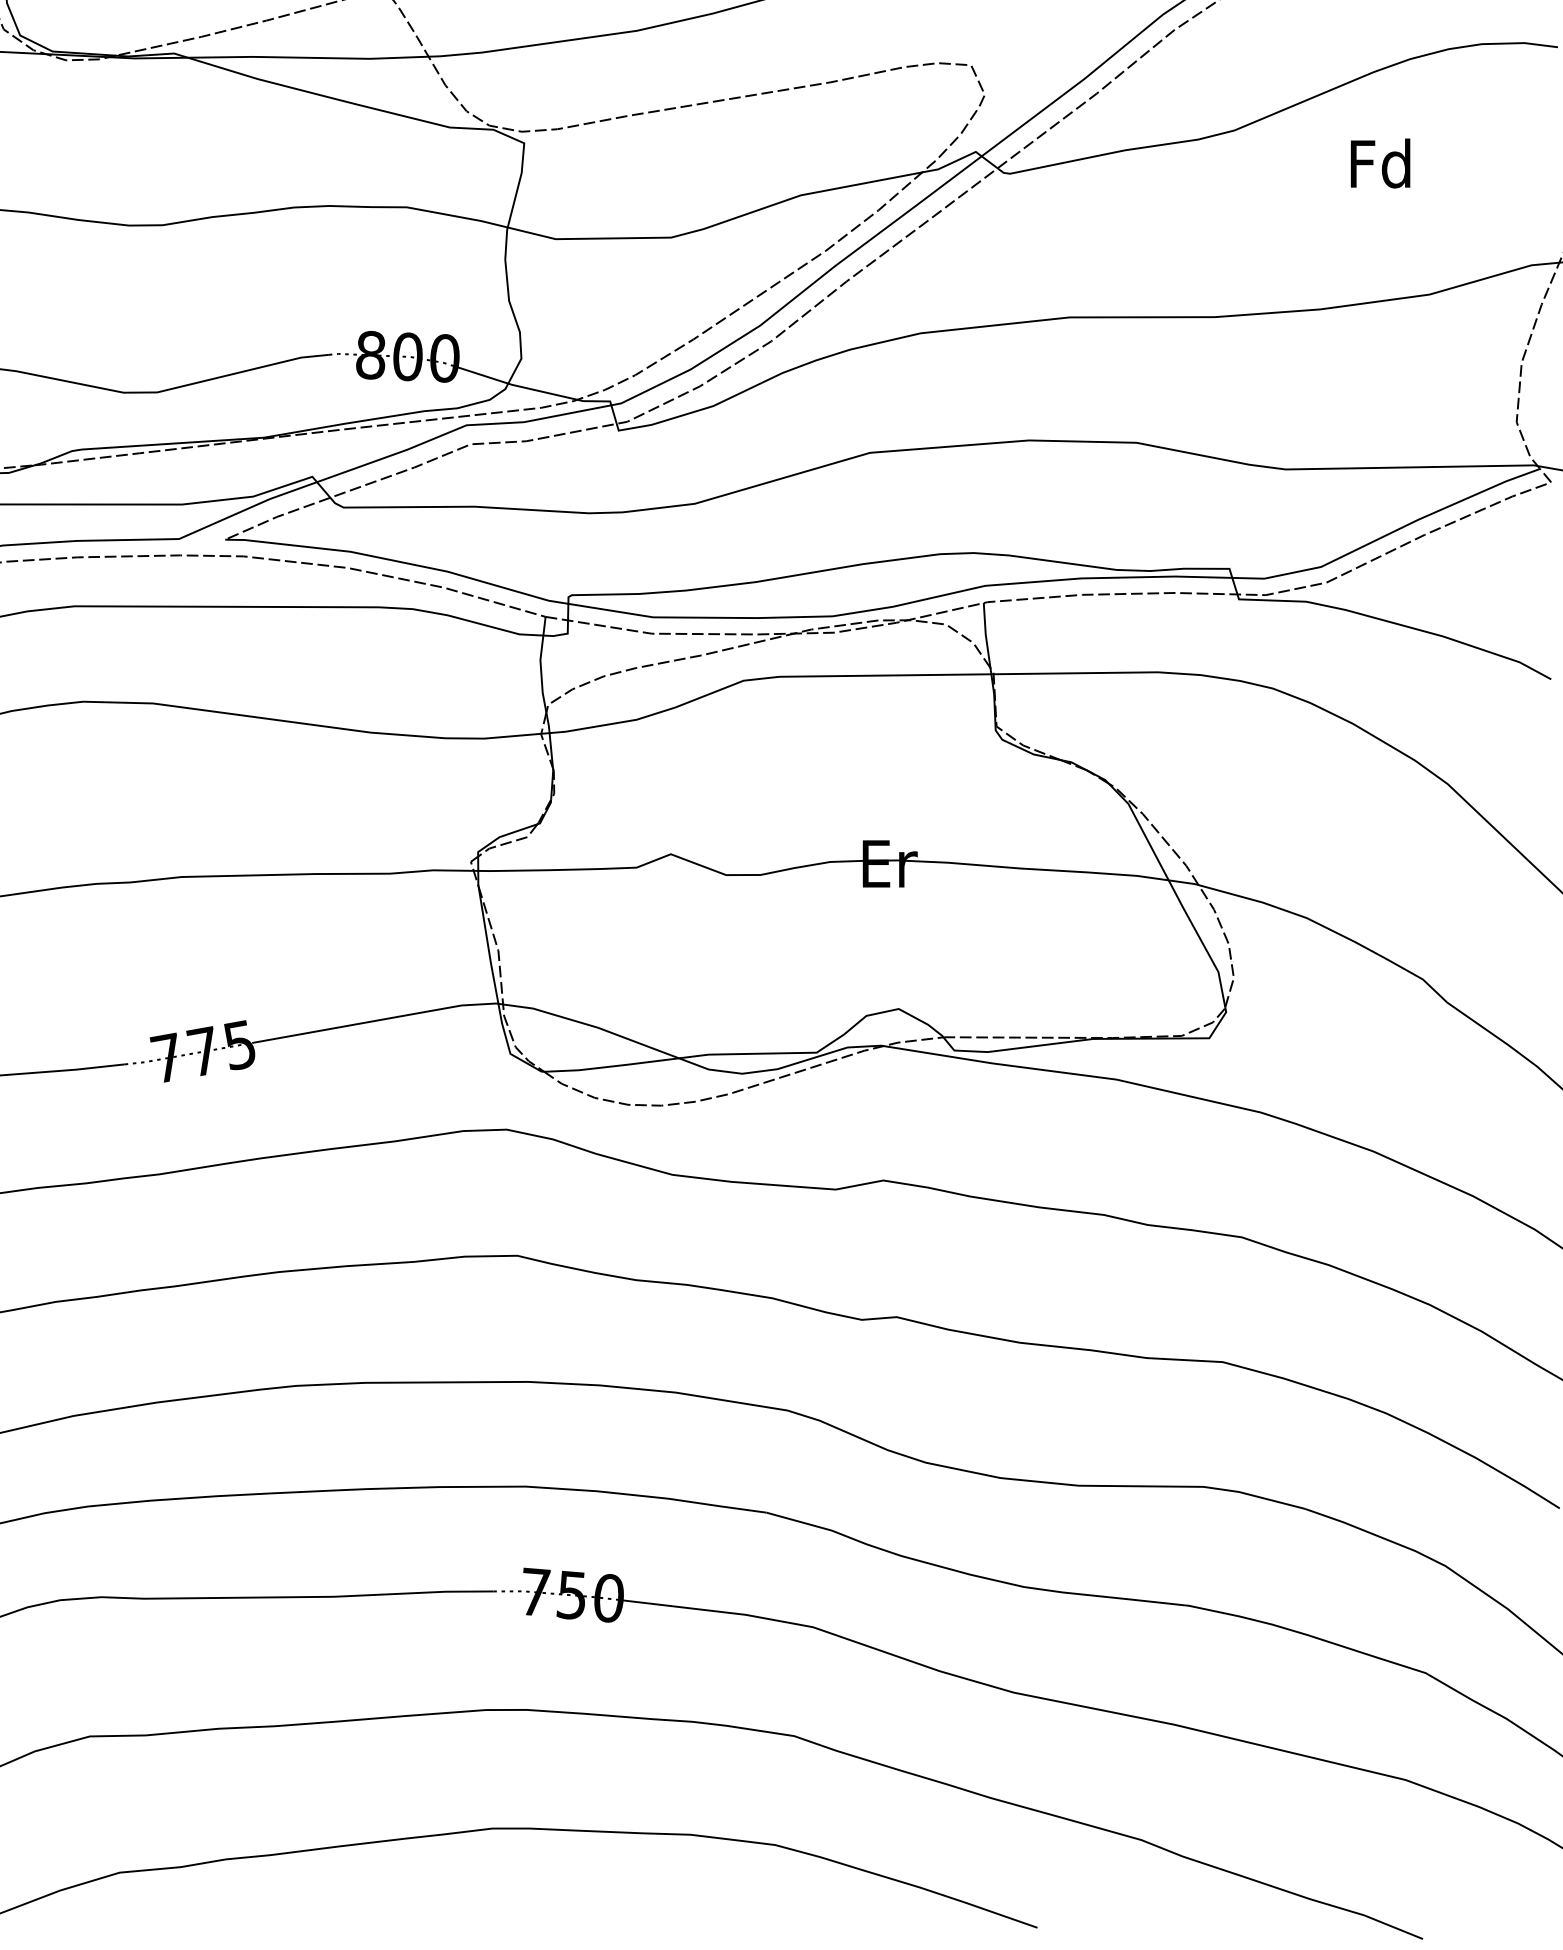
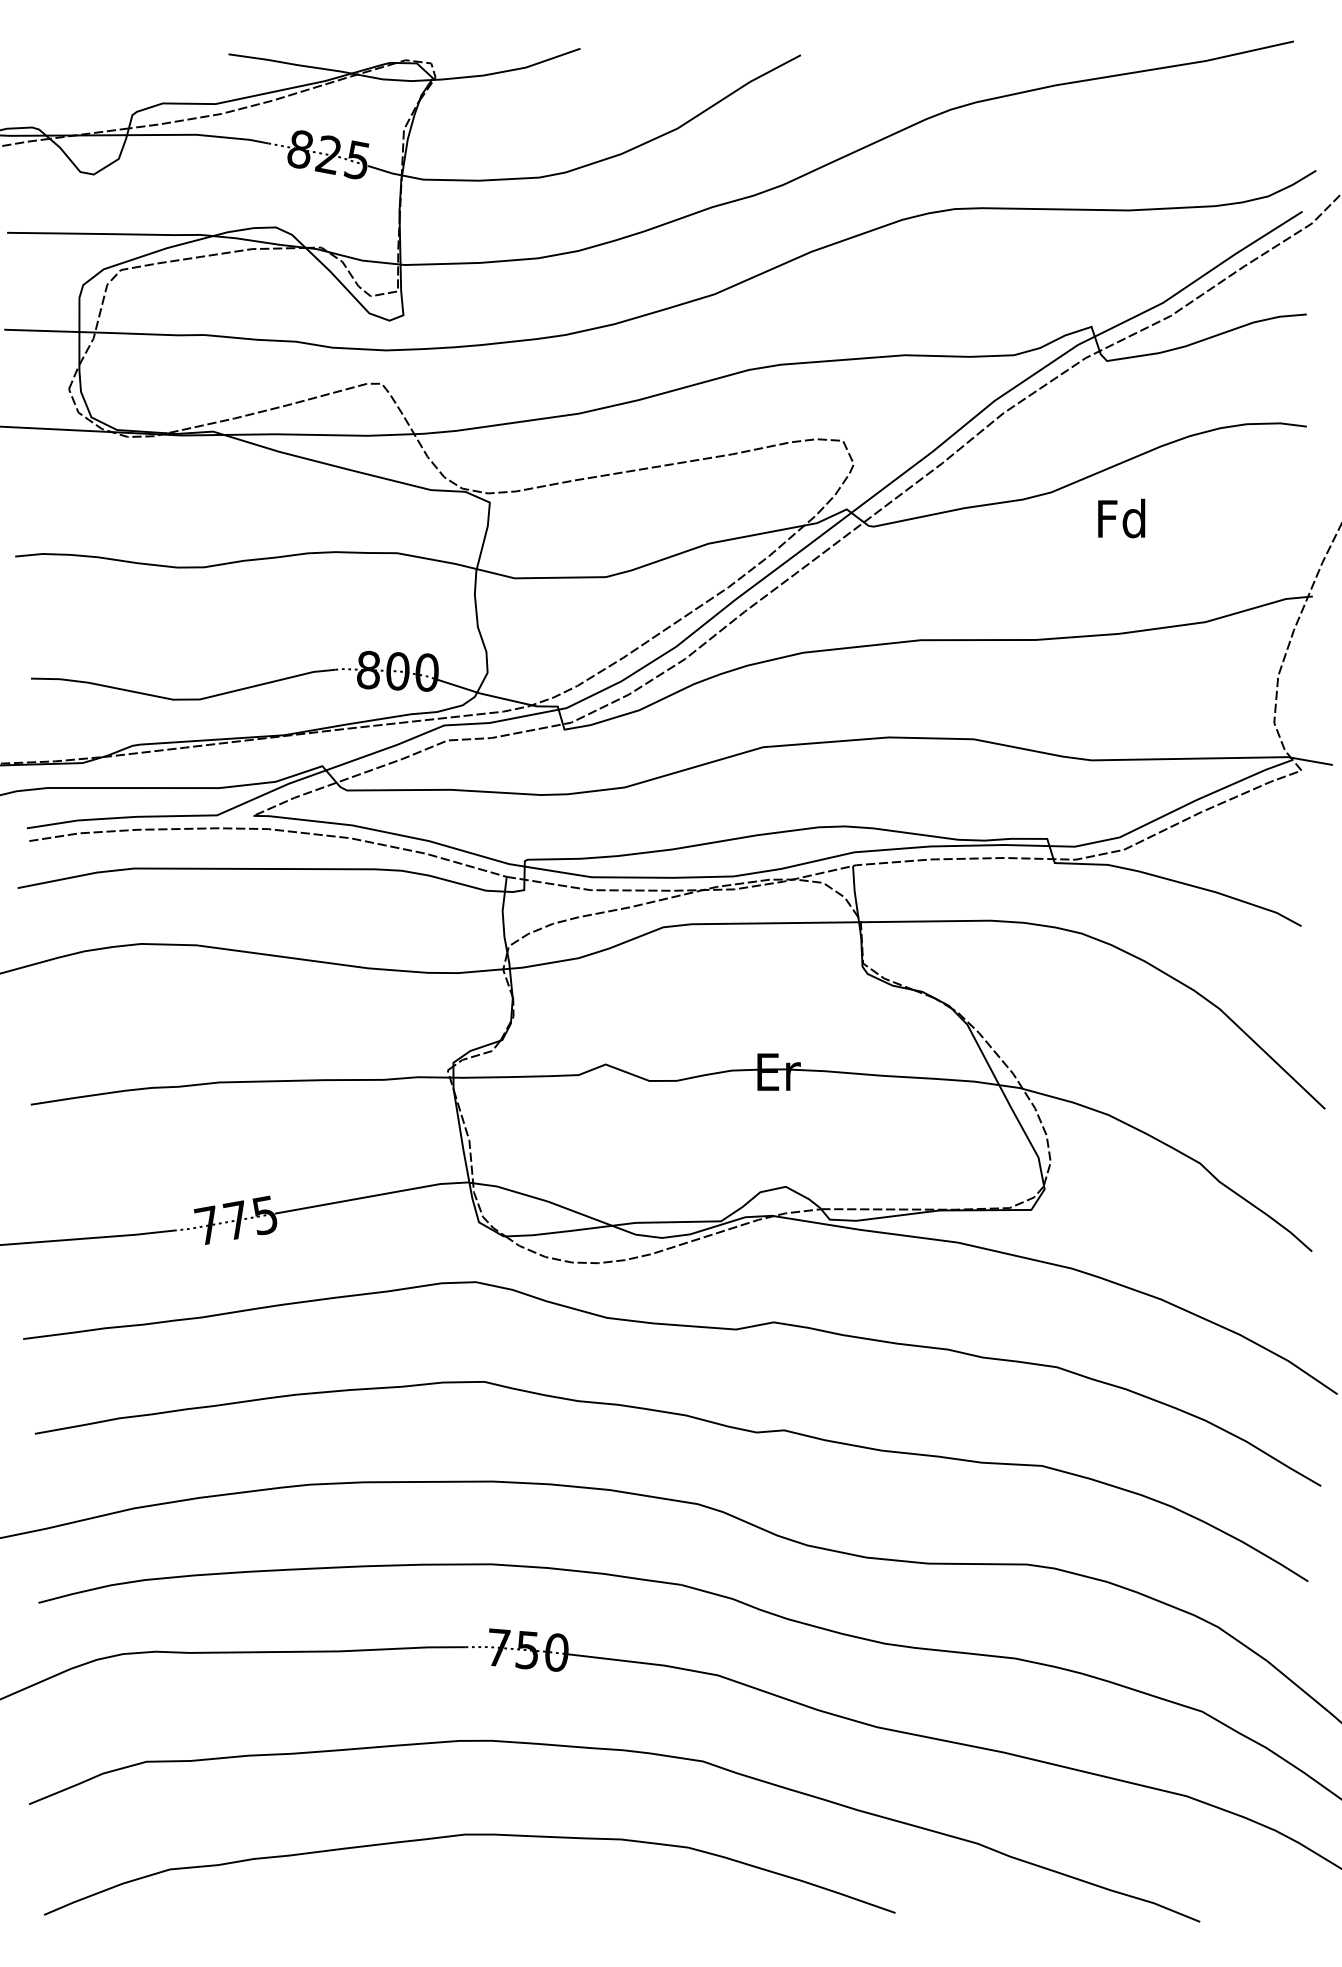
text: (1380, 163) -> (1121, 518), moved

